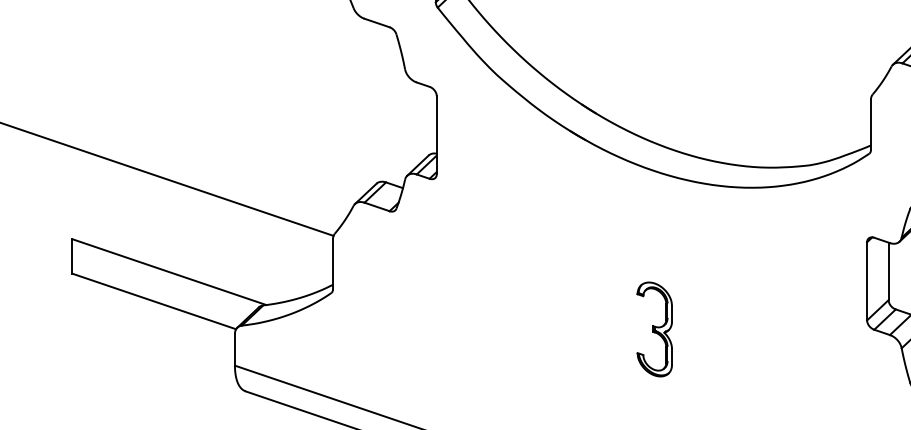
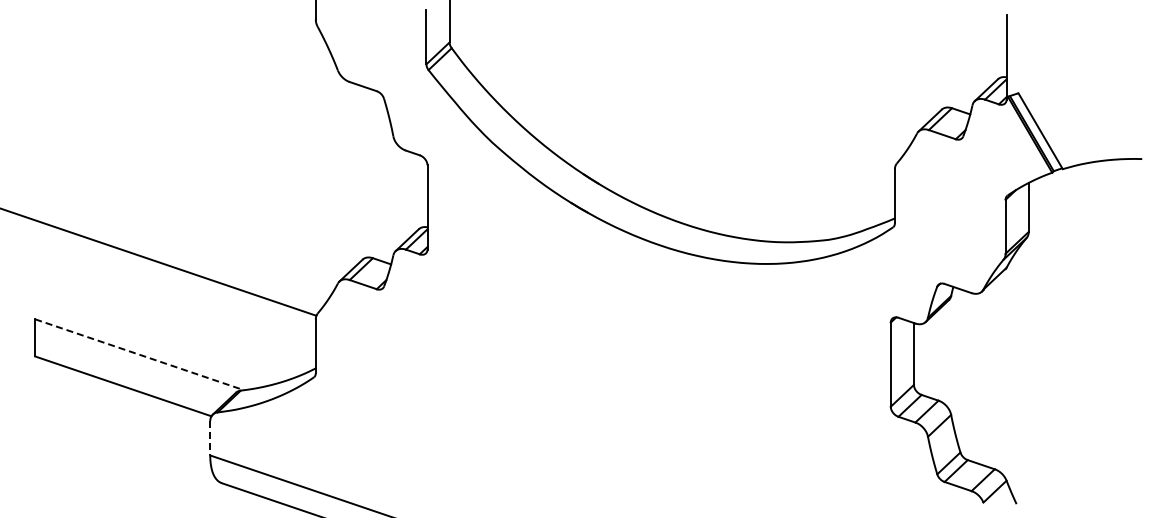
line: (170, 271) -> (140, 354), solid -> dashed
part: (654, 329) -> (661, 416), removed
line: (235, 349) -> (210, 438), solid -> dashed

